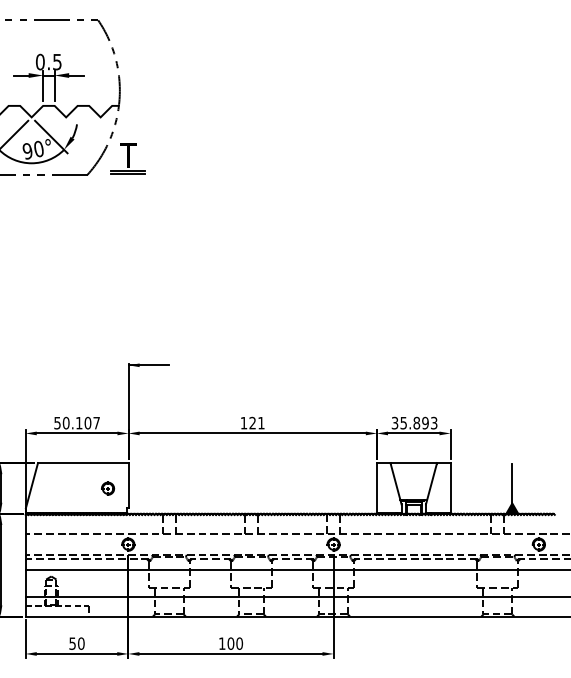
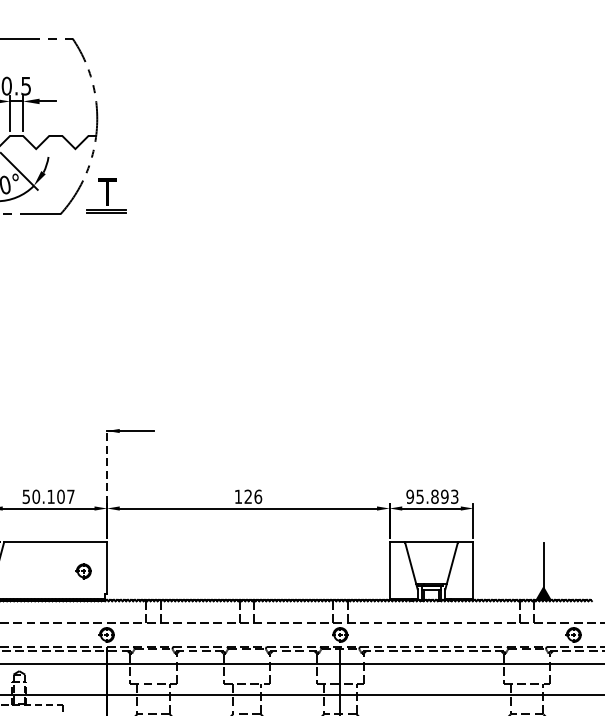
line: (128, 396) -> (107, 466), solid -> dashed
text: (261, 422) -> (258, 496), 121 -> 126
text: (394, 423) -> (409, 497), 35.893 -> 95.893

